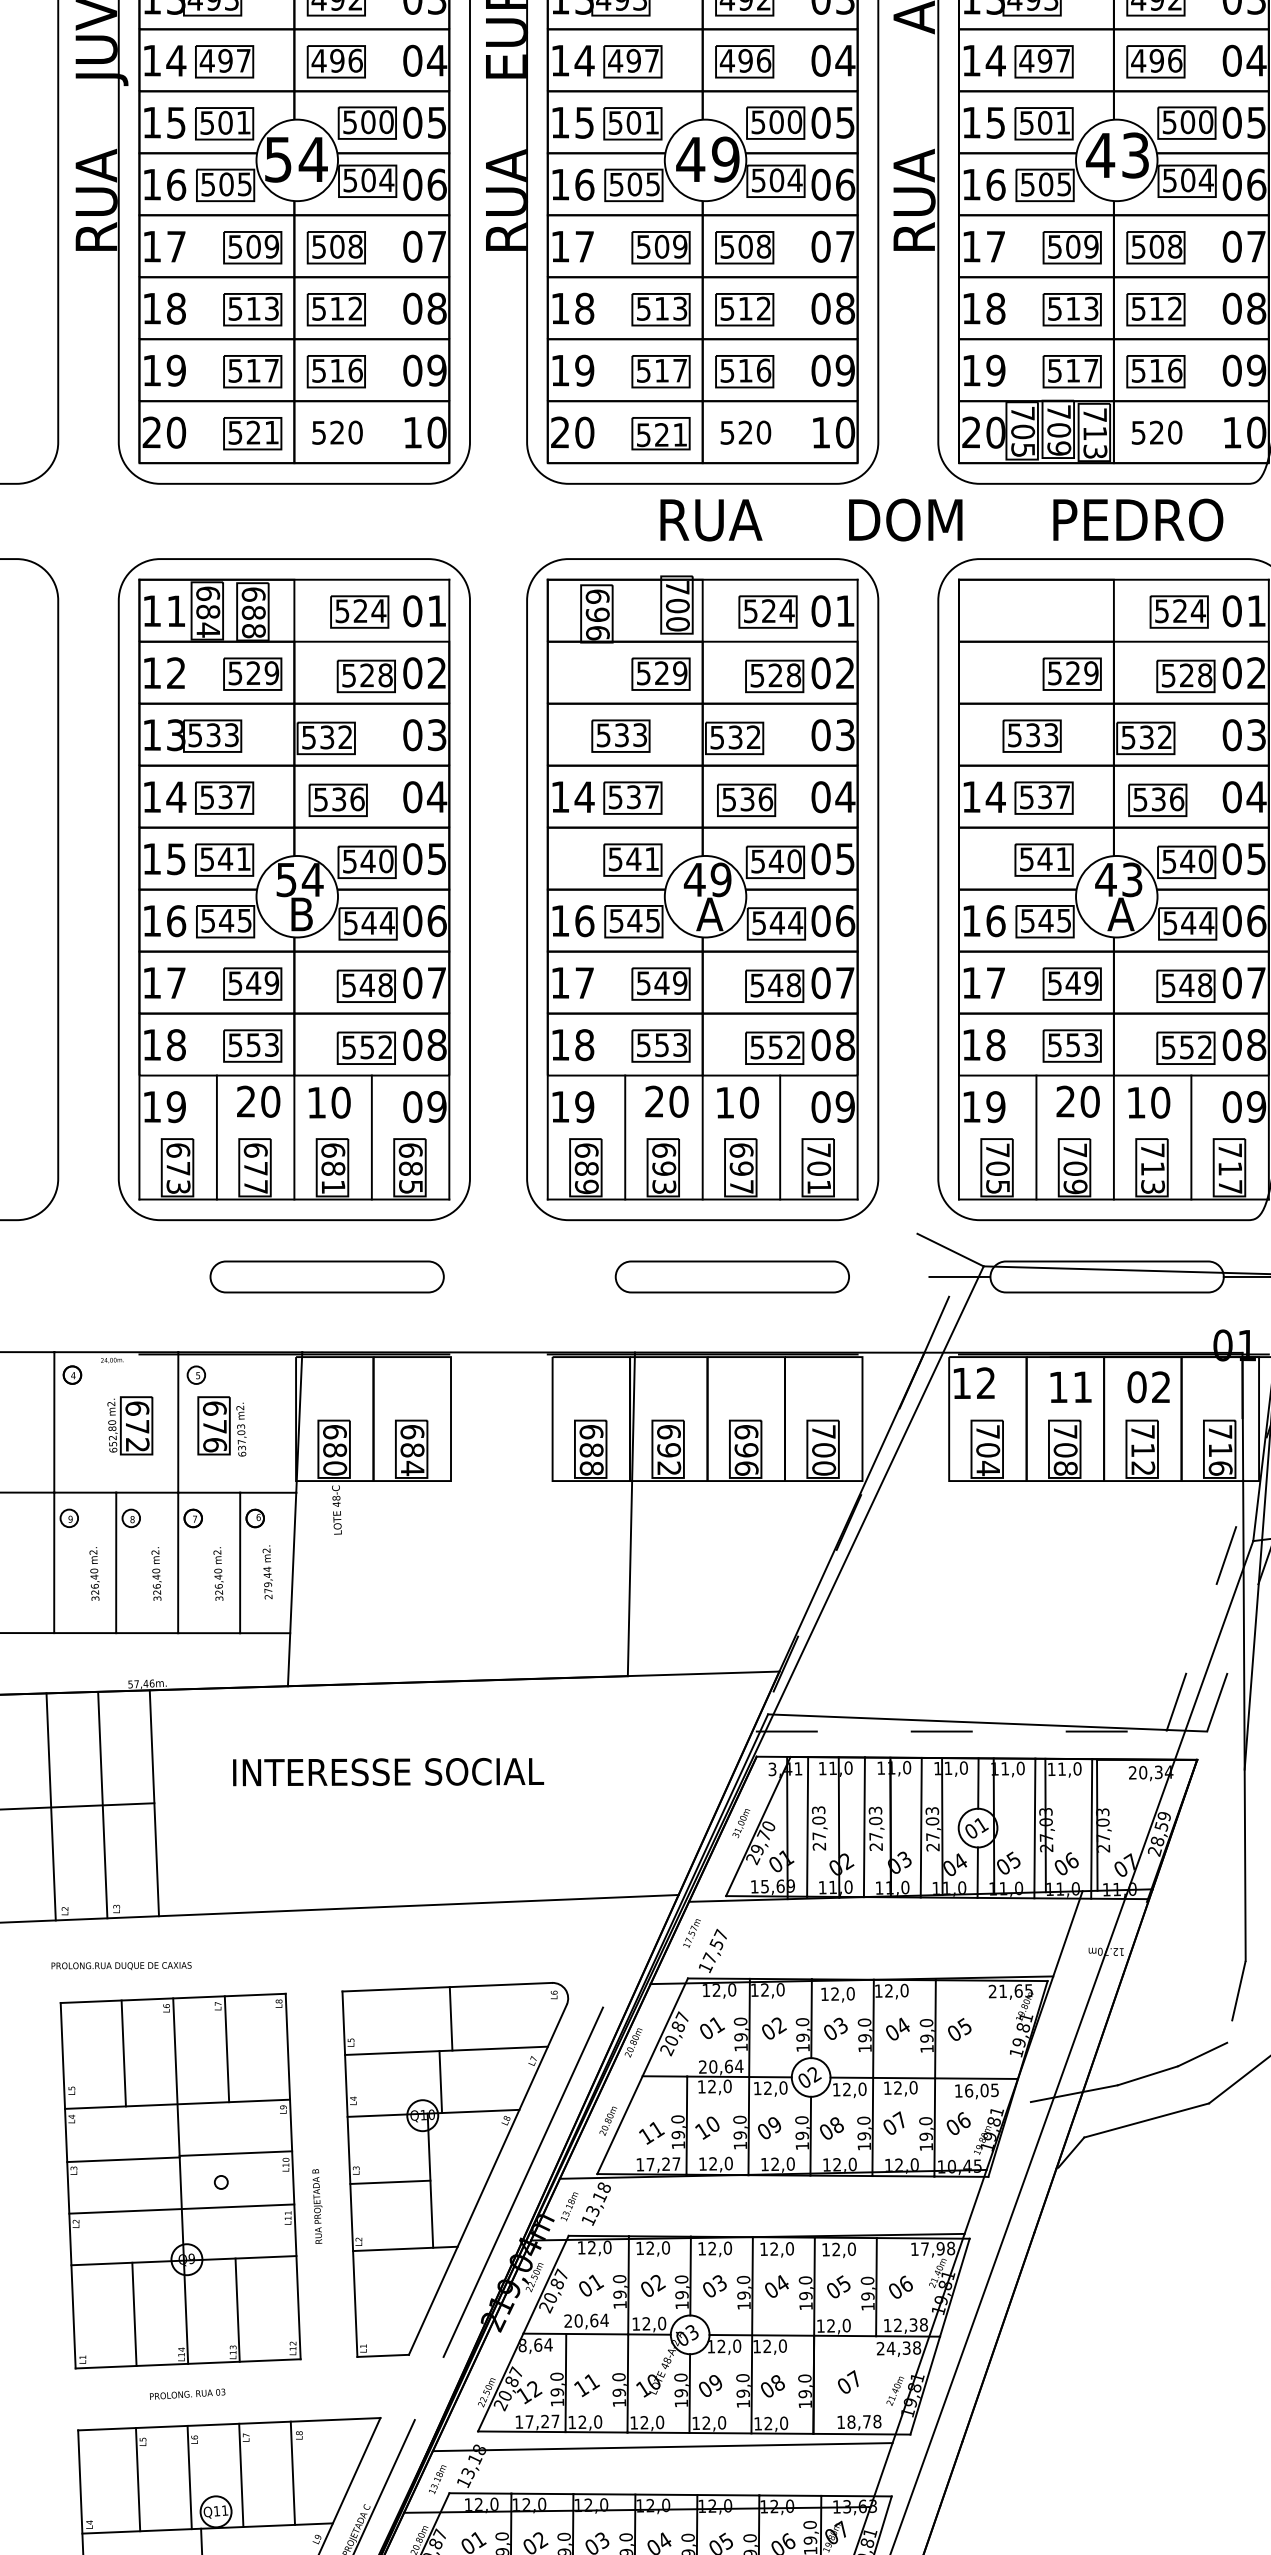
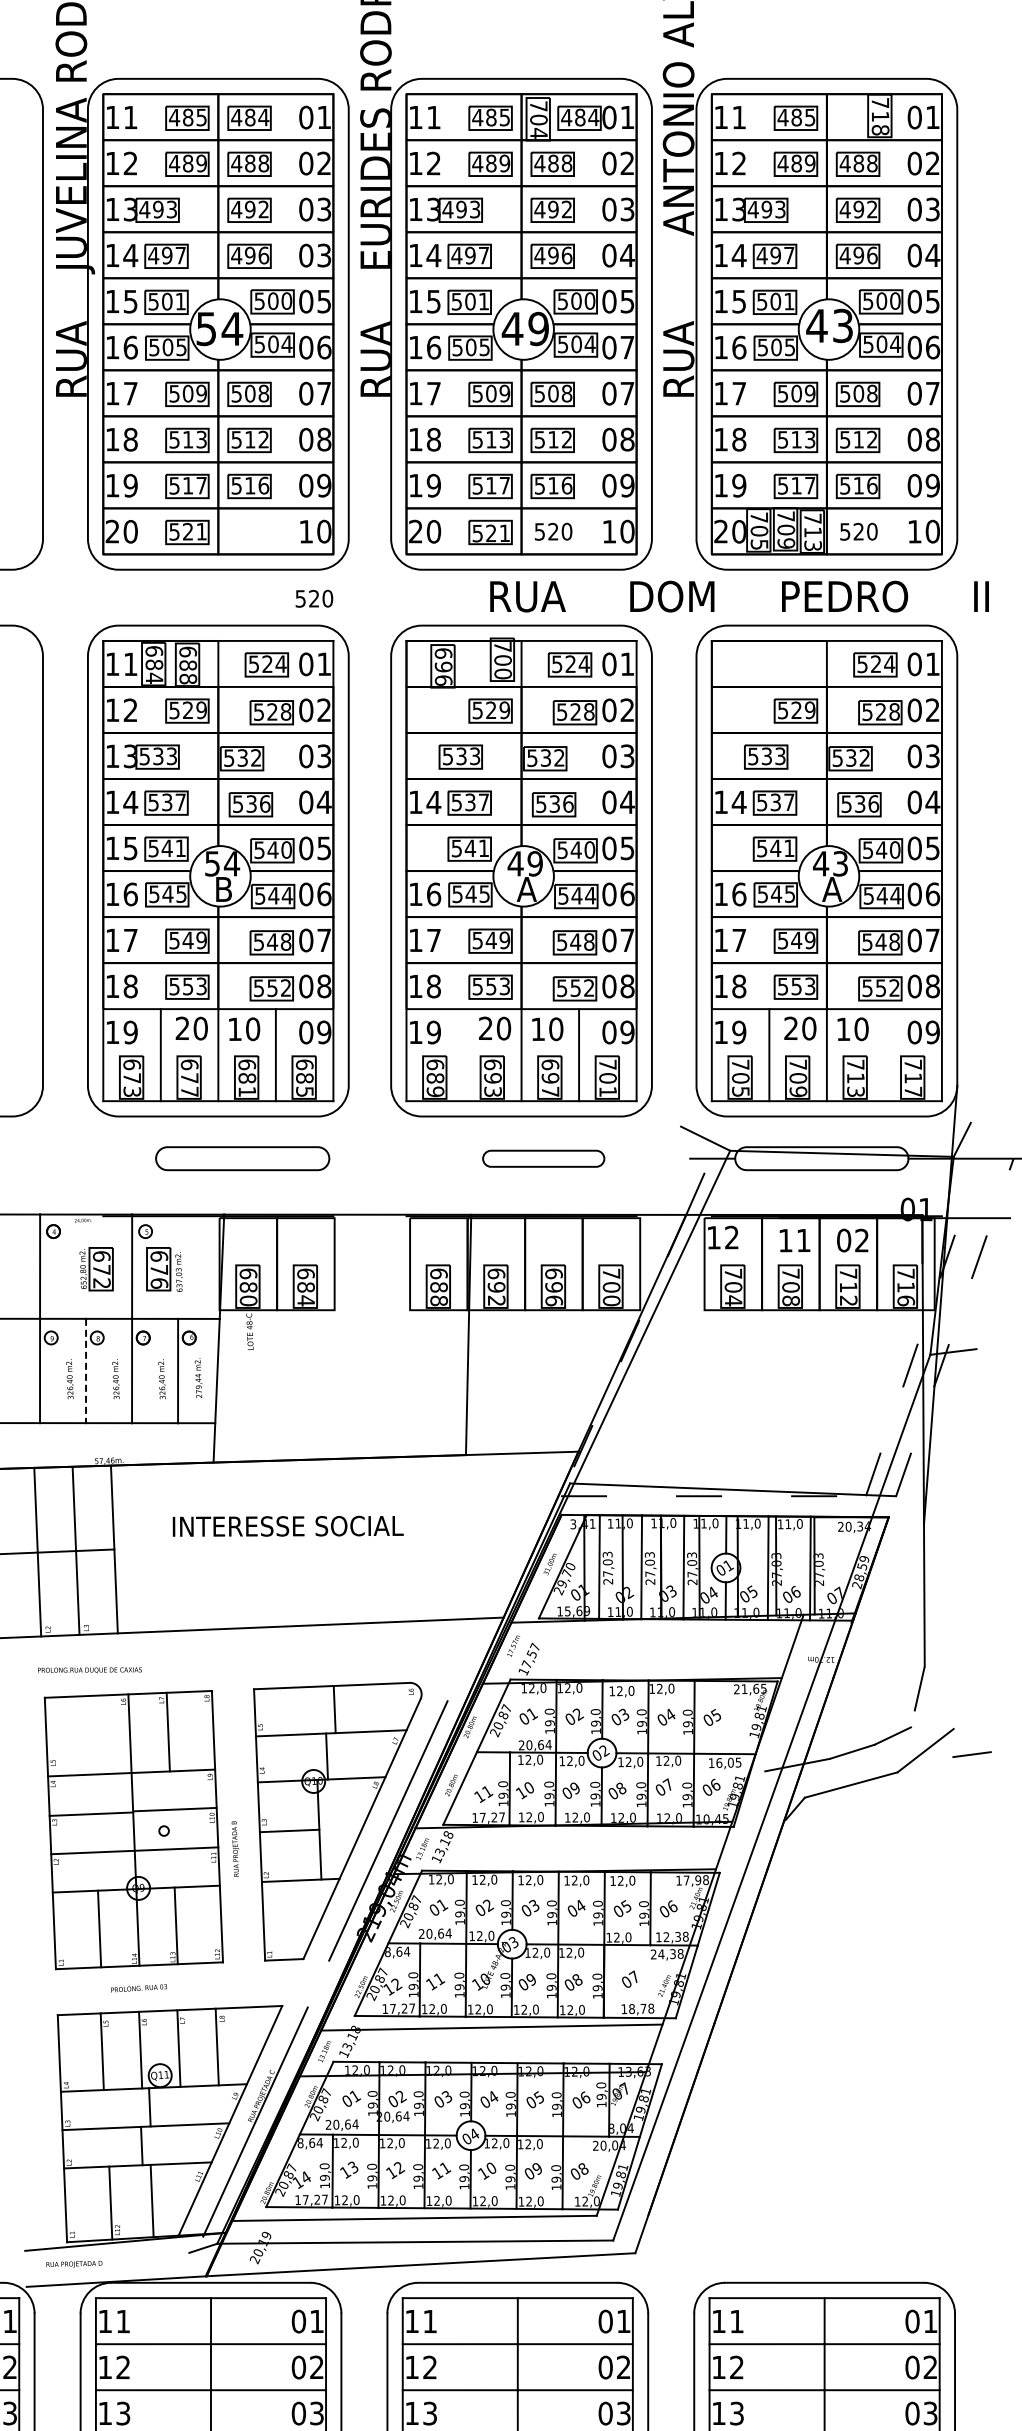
text: (435, 60) -> (323, 255), 04 -> 03
text: (845, 184) -> (627, 347), 06 -> 07
text: (337, 432) -> (314, 598), moved
line: (625, 1138) -> (464, 1055), removed
line: (1191, 1138) -> (884, 1055), removed
part: (732, 1276) -> (543, 1158), size x0.7
line: (116, 1563) -> (86, 1371), solid -> dashed
line: (123, 2052) -> (91, 1734), removed

